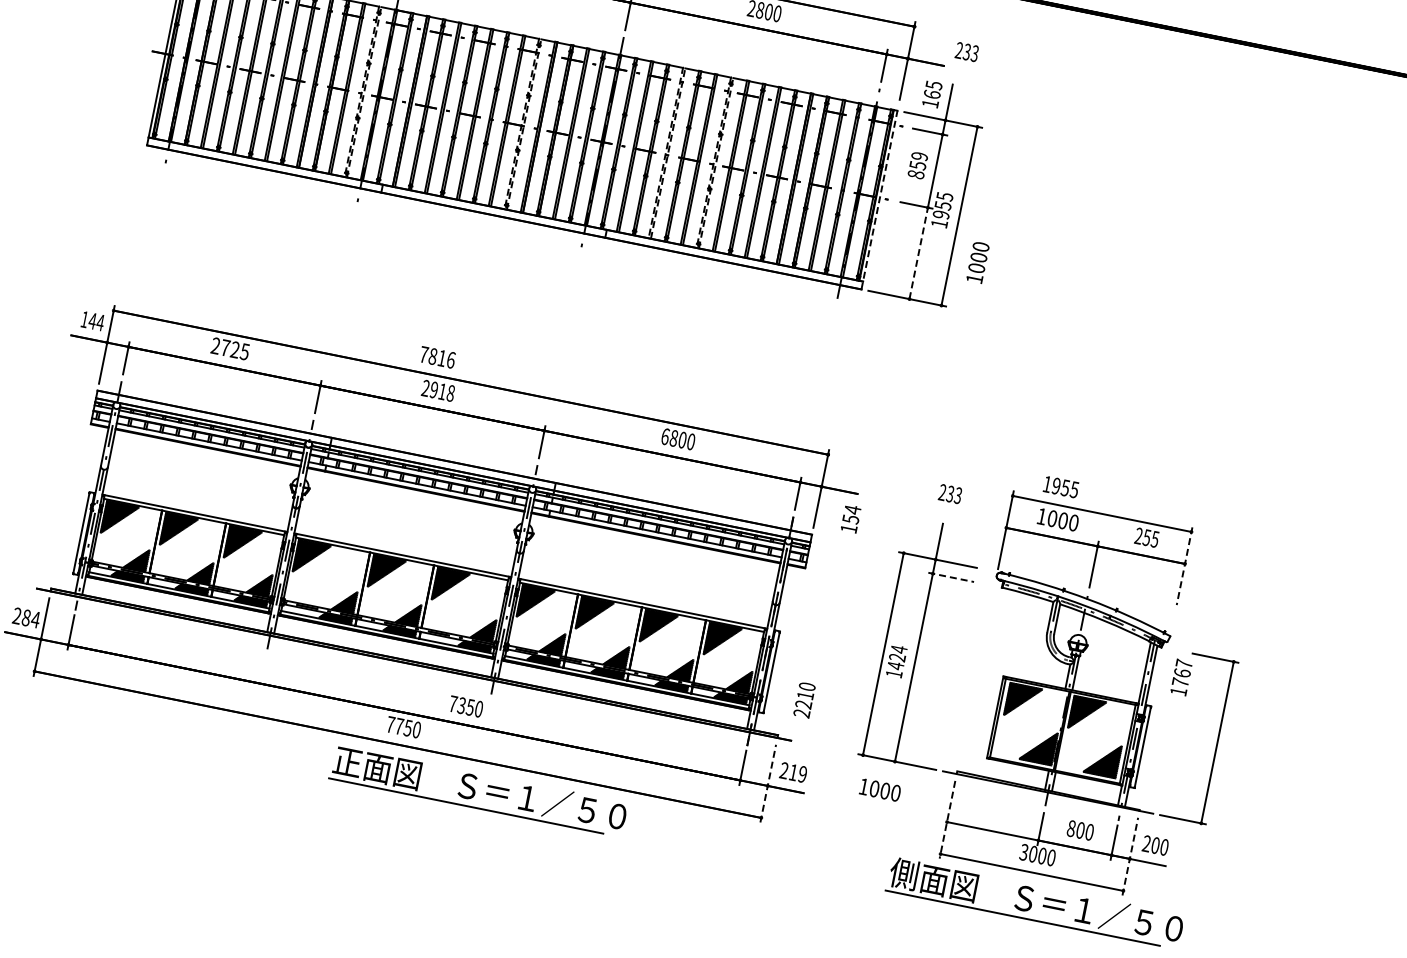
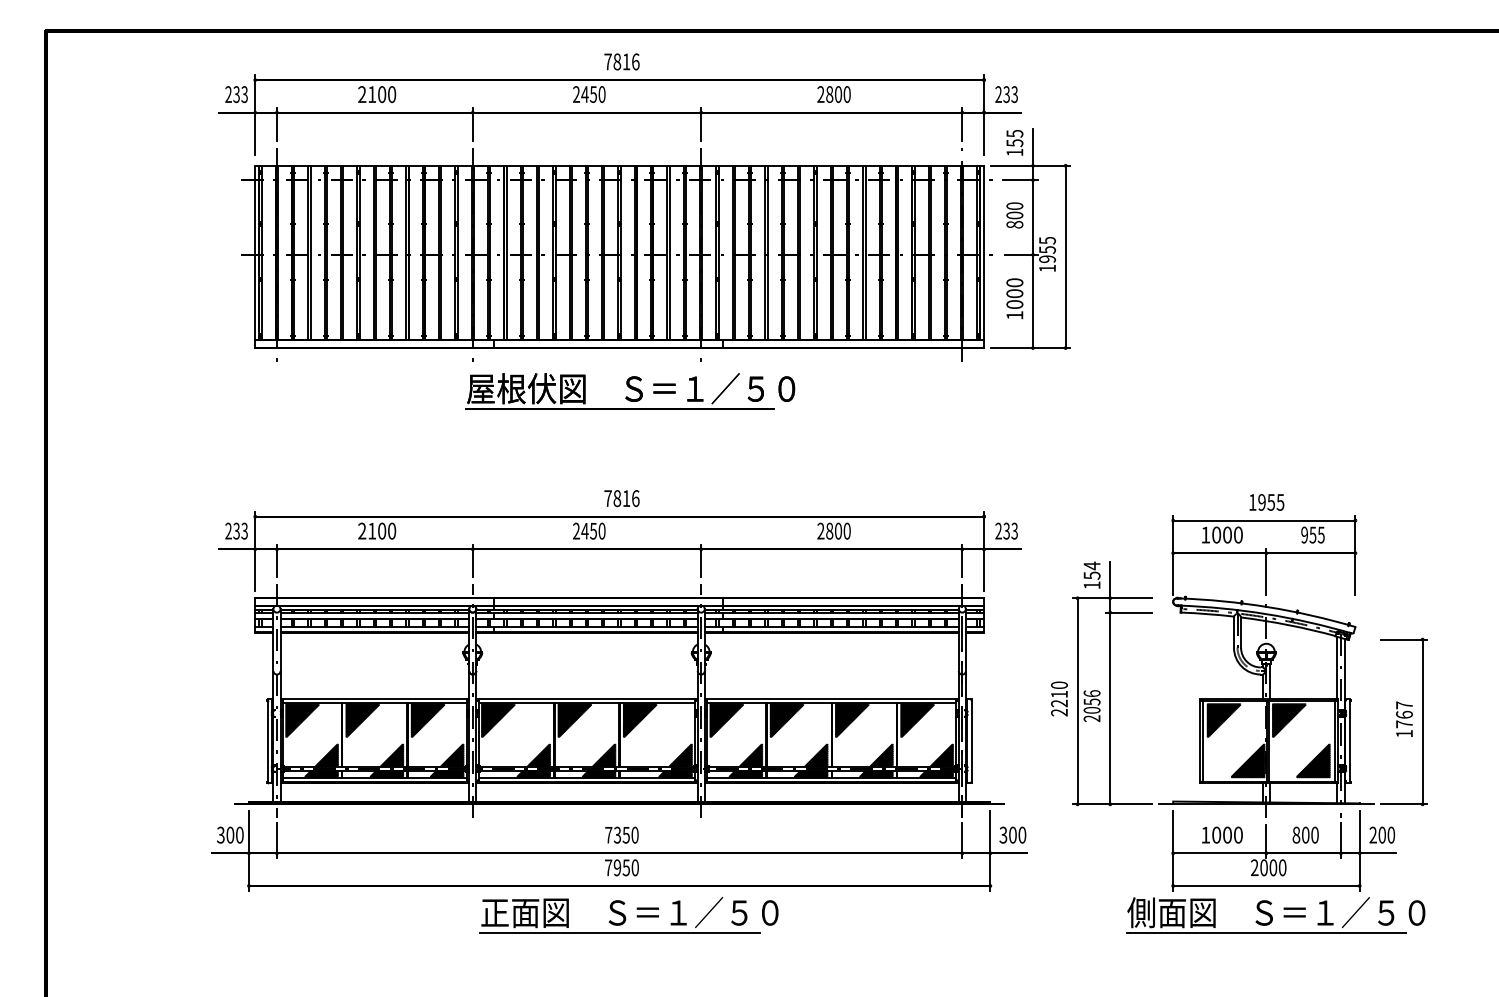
line: (380, 6) -> (456, 165), dashed -> solid
line: (540, 38) -> (619, 165), dashed -> solid
text: (966, 52) -> (1006, 94), moved
line: (684, 67) -> (766, 165), dashed -> solid
line: (732, 77) -> (815, 165), dashed -> solid
text: (931, 94) -> (1014, 143), 165 -> 155
text: (918, 160) -> (1014, 210), 859 -> 800
line: (880, 199) -> (984, 256), dashed -> solid
line: (919, 253) -> (1033, 301), dashed -> solid
part: (506, 262) -> (630, 391), added
text: (977, 262) -> (1014, 298), moved
text: (92, 320) -> (236, 530), 144 -> 233
text: (235, 349) -> (382, 530), 2725 -> 2100
text: (437, 357) -> (621, 498), moved
text: (442, 391) -> (593, 530), 2918 -> 2450
text: (665, 435) -> (820, 530), 6800 -> 2800
text: (1060, 487) -> (1266, 502), moved
text: (950, 493) -> (1006, 530), moved
text: (850, 518) -> (1091, 574), moved
text: (1138, 536) -> (1304, 535), 255 -> 955
line: (1184, 566) -> (1355, 555), dashed -> solid
line: (951, 577) -> (1129, 612), dashed -> solid
text: (26, 617) -> (230, 834), 284 -> 300
text: (895, 662) -> (1091, 706), 1424 -> 2056
text: (1181, 676) -> (1404, 718), moved
text: (804, 699) -> (1059, 698), moved
text: (465, 705) -> (621, 834), moved
text: (399, 726) -> (617, 867), 7750 -> 7950
text: (793, 771) -> (1012, 834), 219 -> 300
line: (768, 783) -> (990, 850), dashed -> solid
text: (880, 789) -> (1222, 834), moved
part: (478, 790) -> (628, 915), moved
line: (947, 819) -> (1173, 850), dashed -> solid
text: (1023, 853) -> (1254, 868), 3000 -> 2000
line: (1130, 856) -> (1359, 850), dashed -> solid

